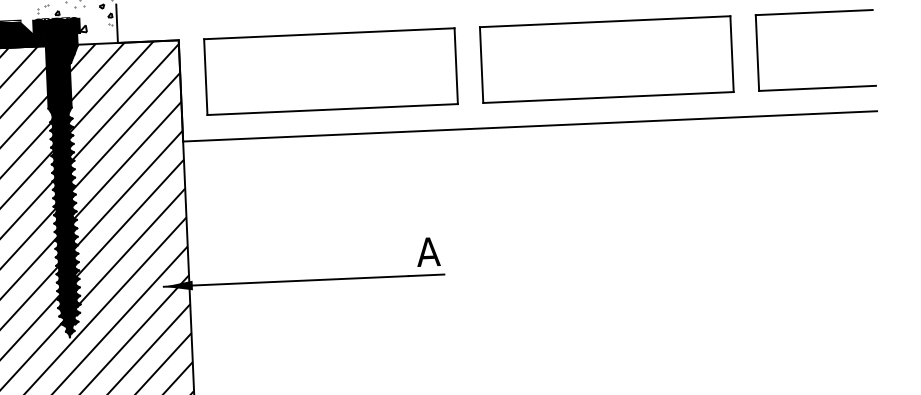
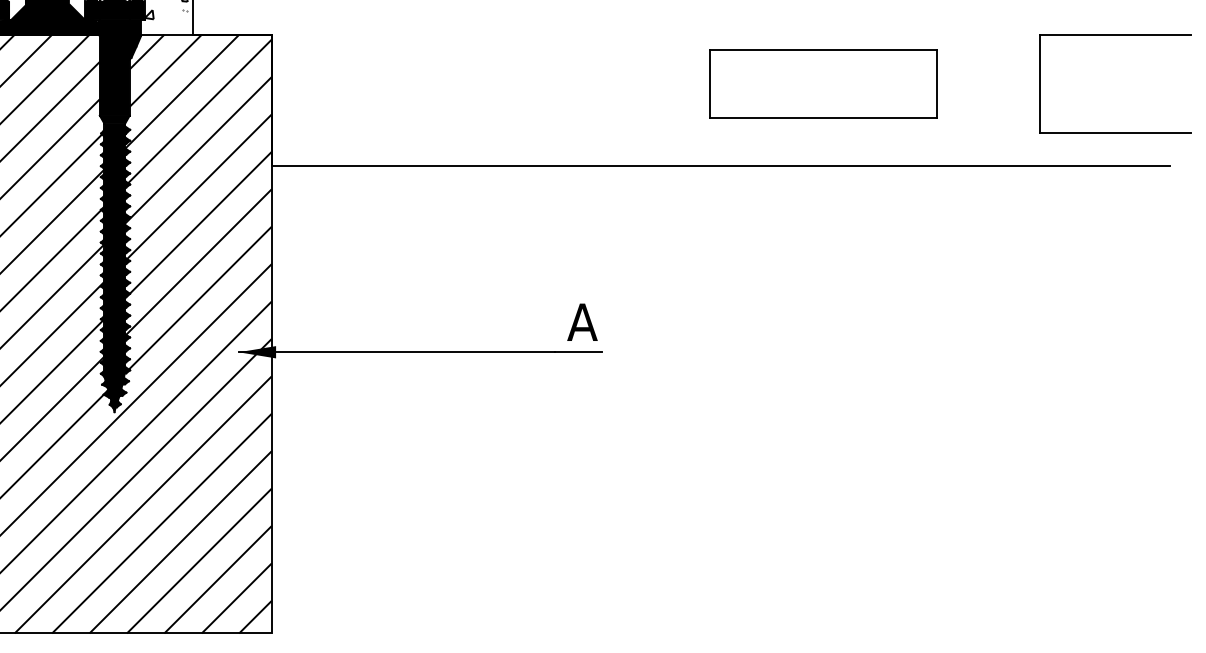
part: (814, 13) -> (1115, 35), moved
part: (606, 59) -> (823, 83), size x0.7
part: (330, 71) -> (466, 83), removed

